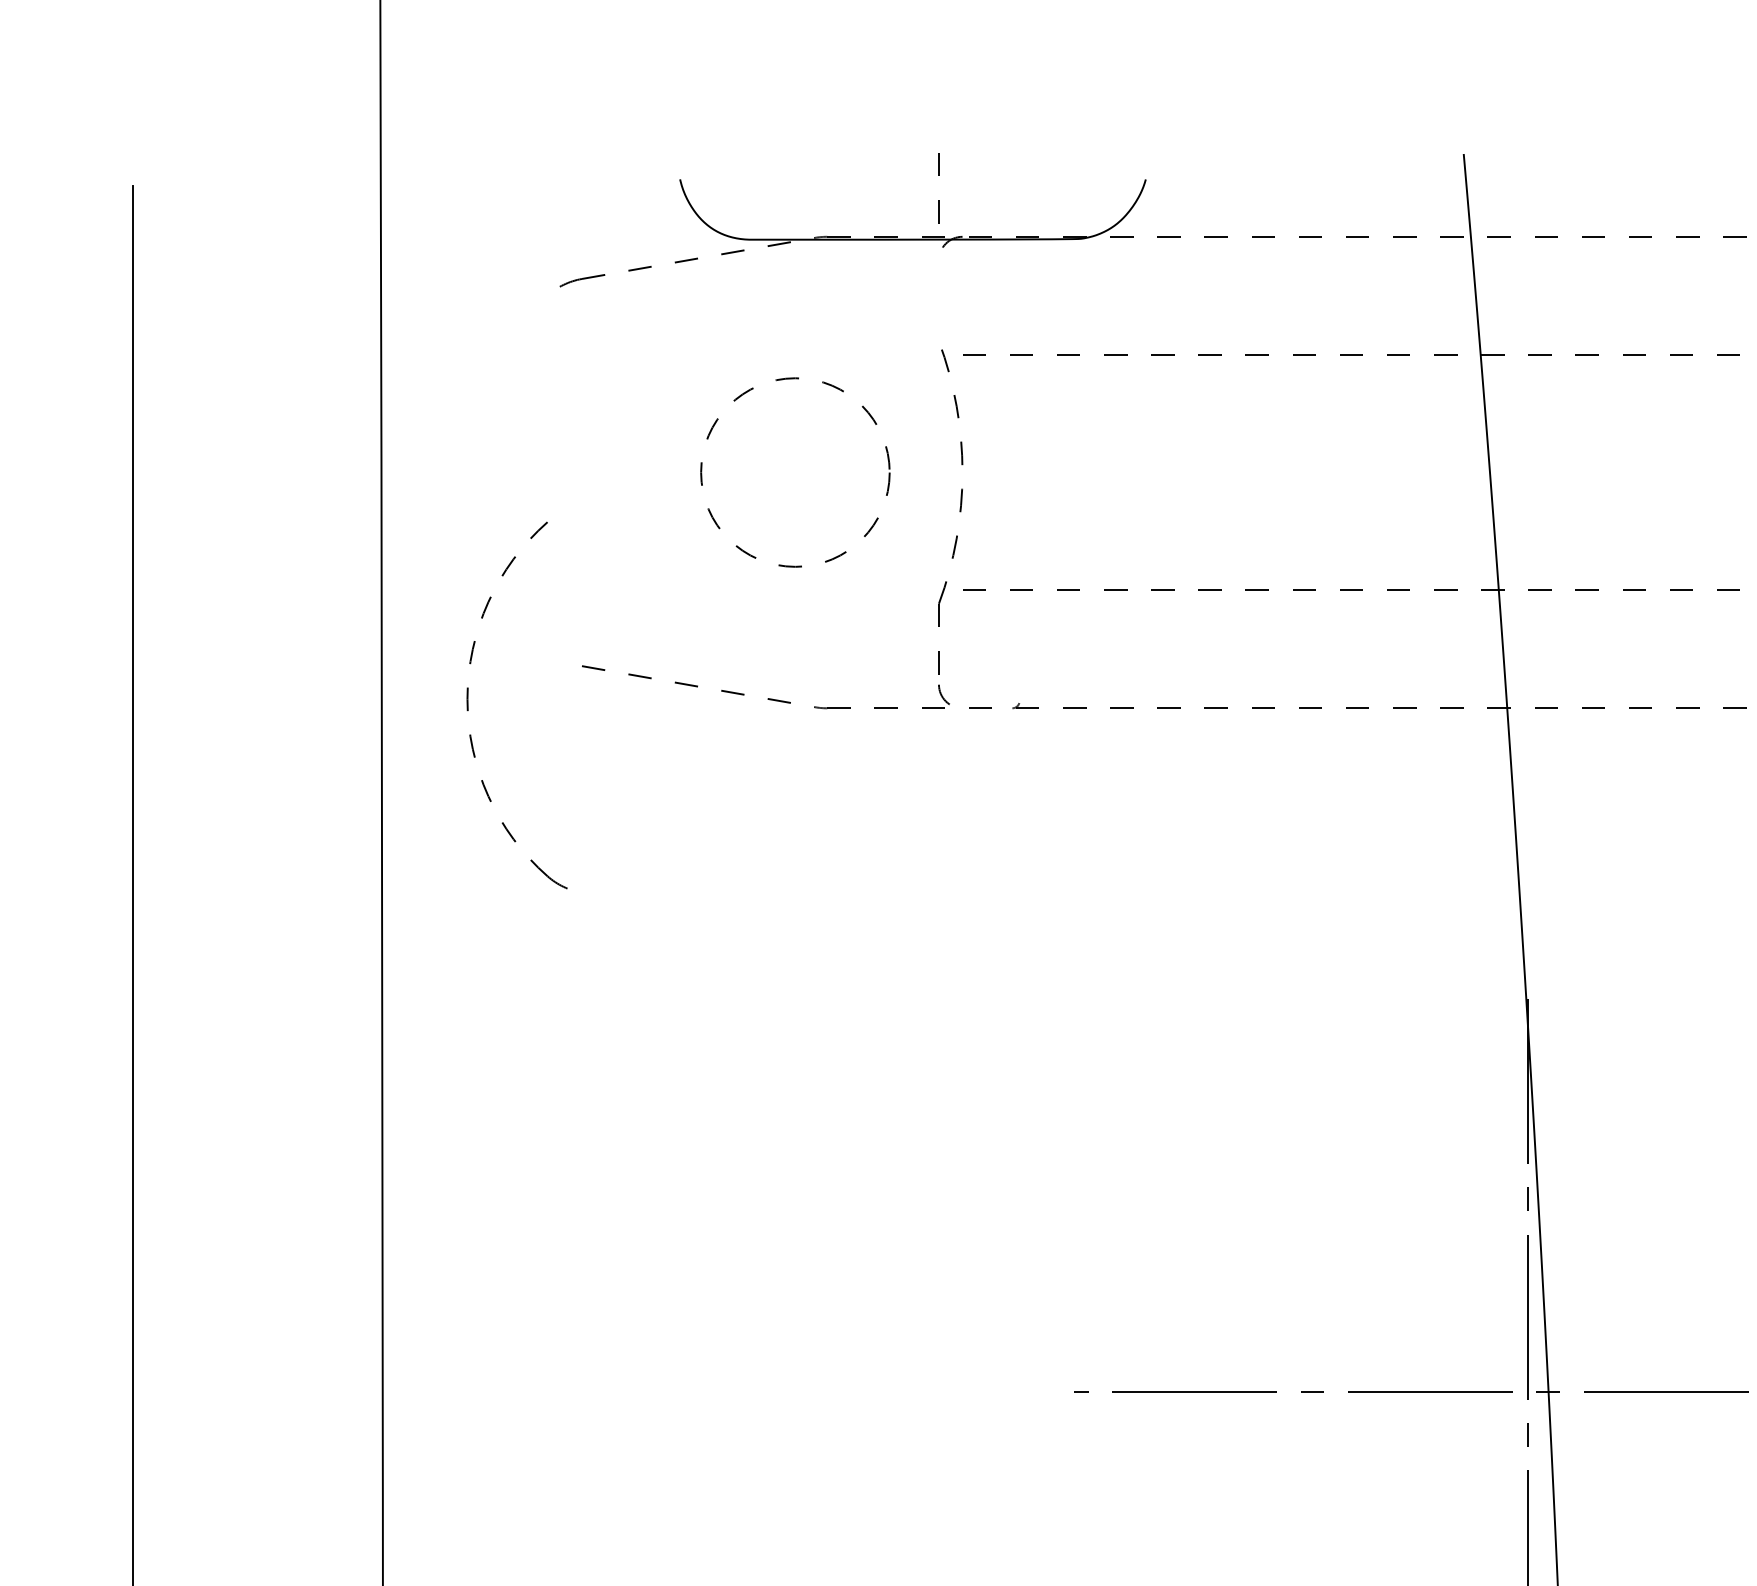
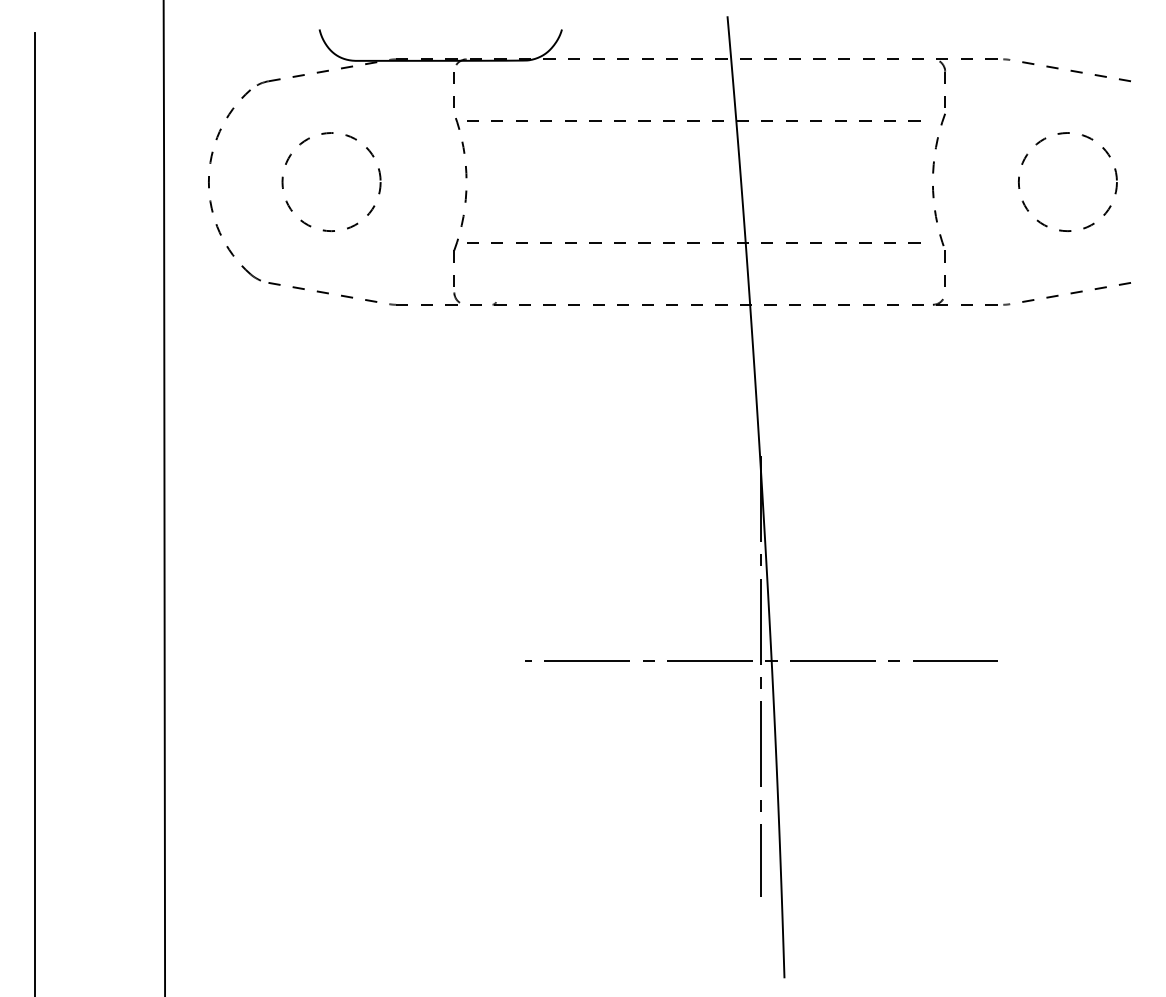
line: (937, 175) -> (453, 83), moved
circle: (795, 471) -> (331, 181), moved
part: (468, 705) -> (209, 185), moved

